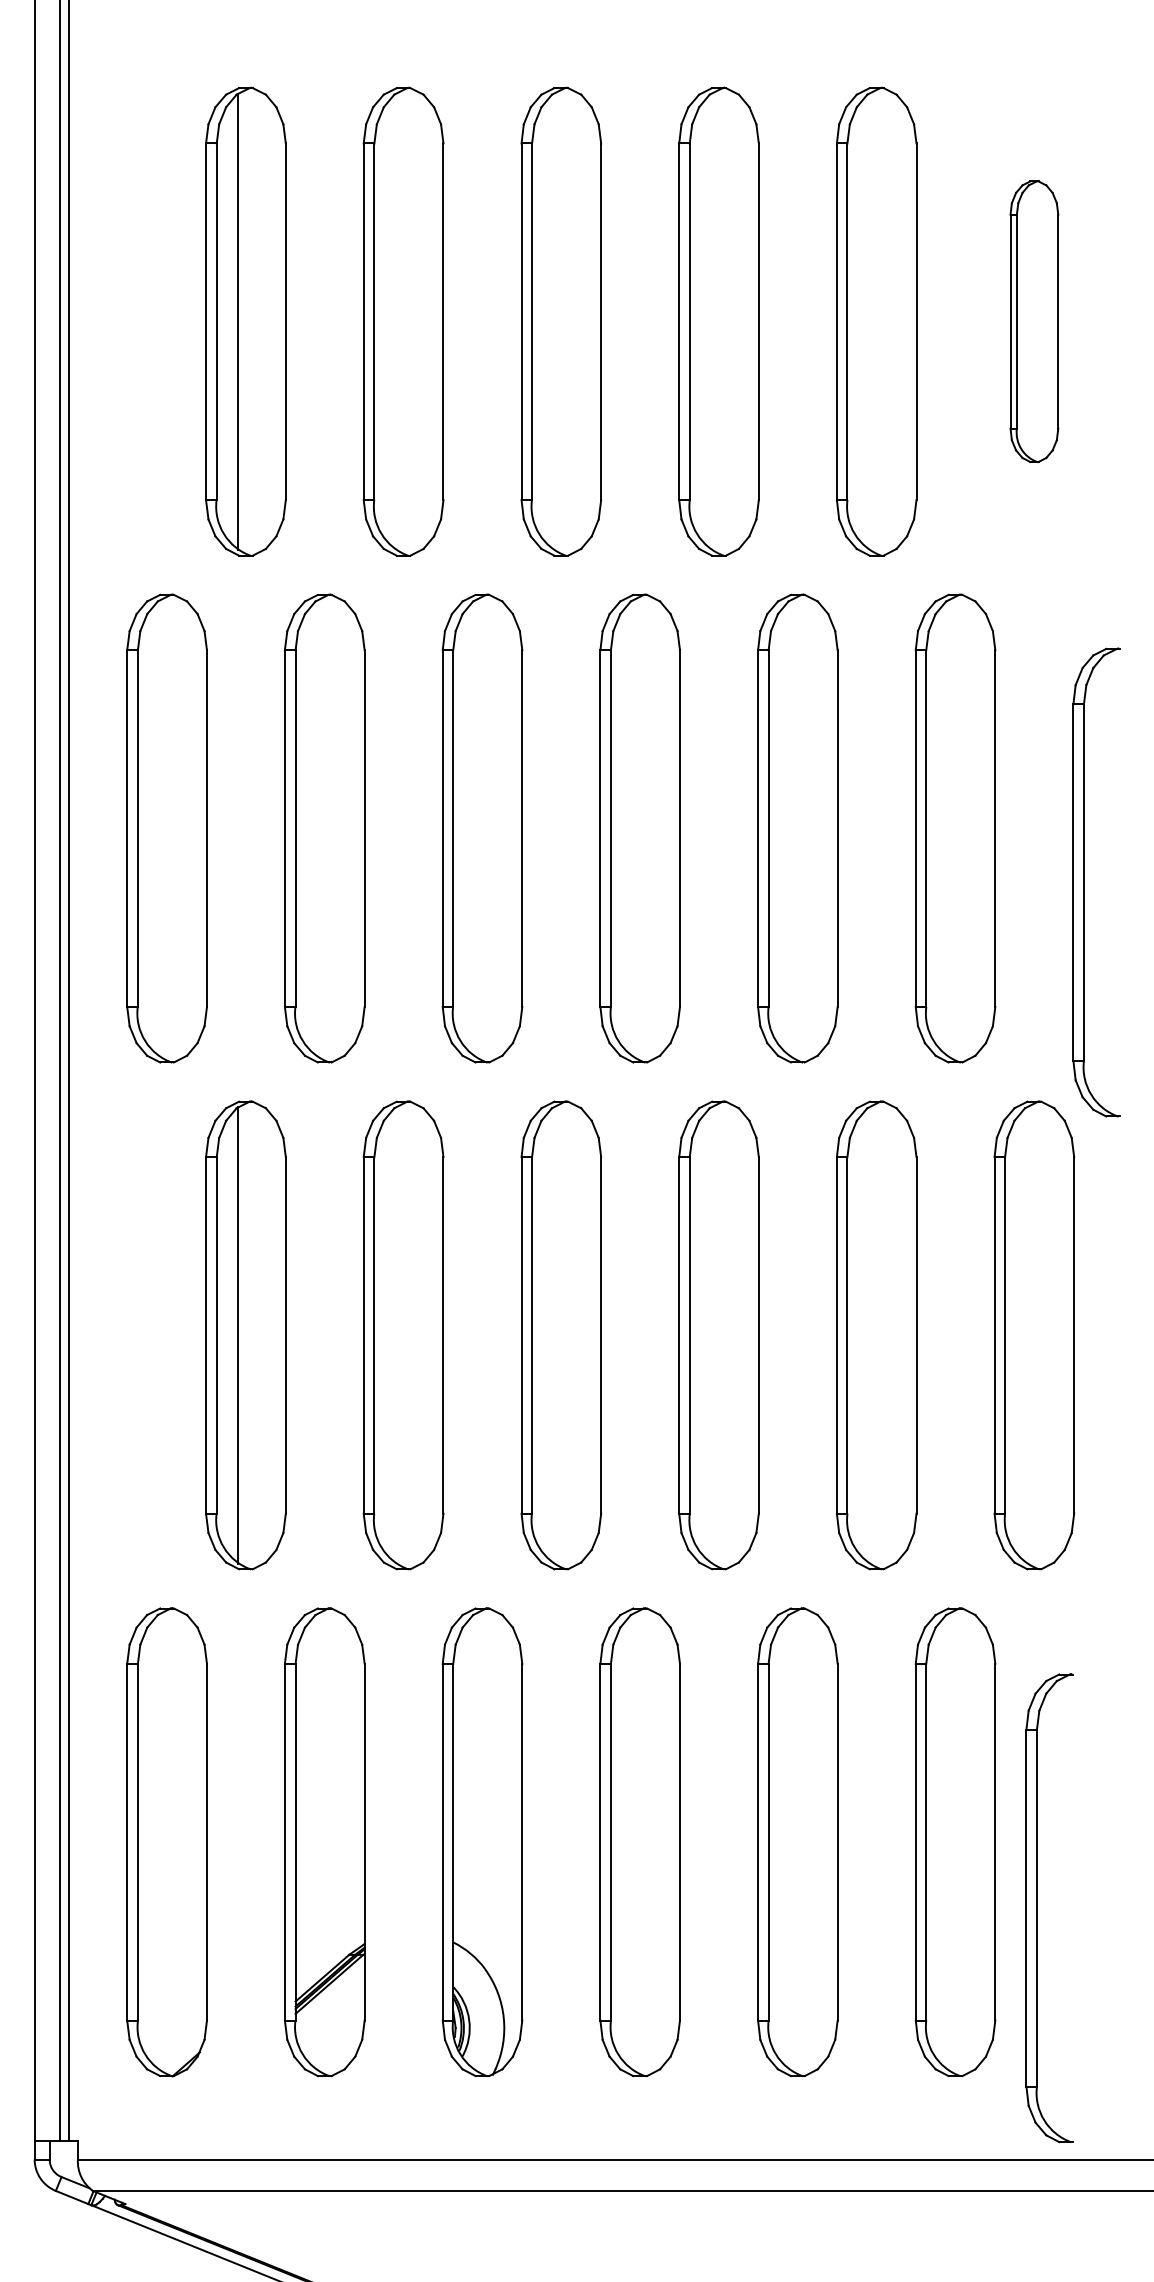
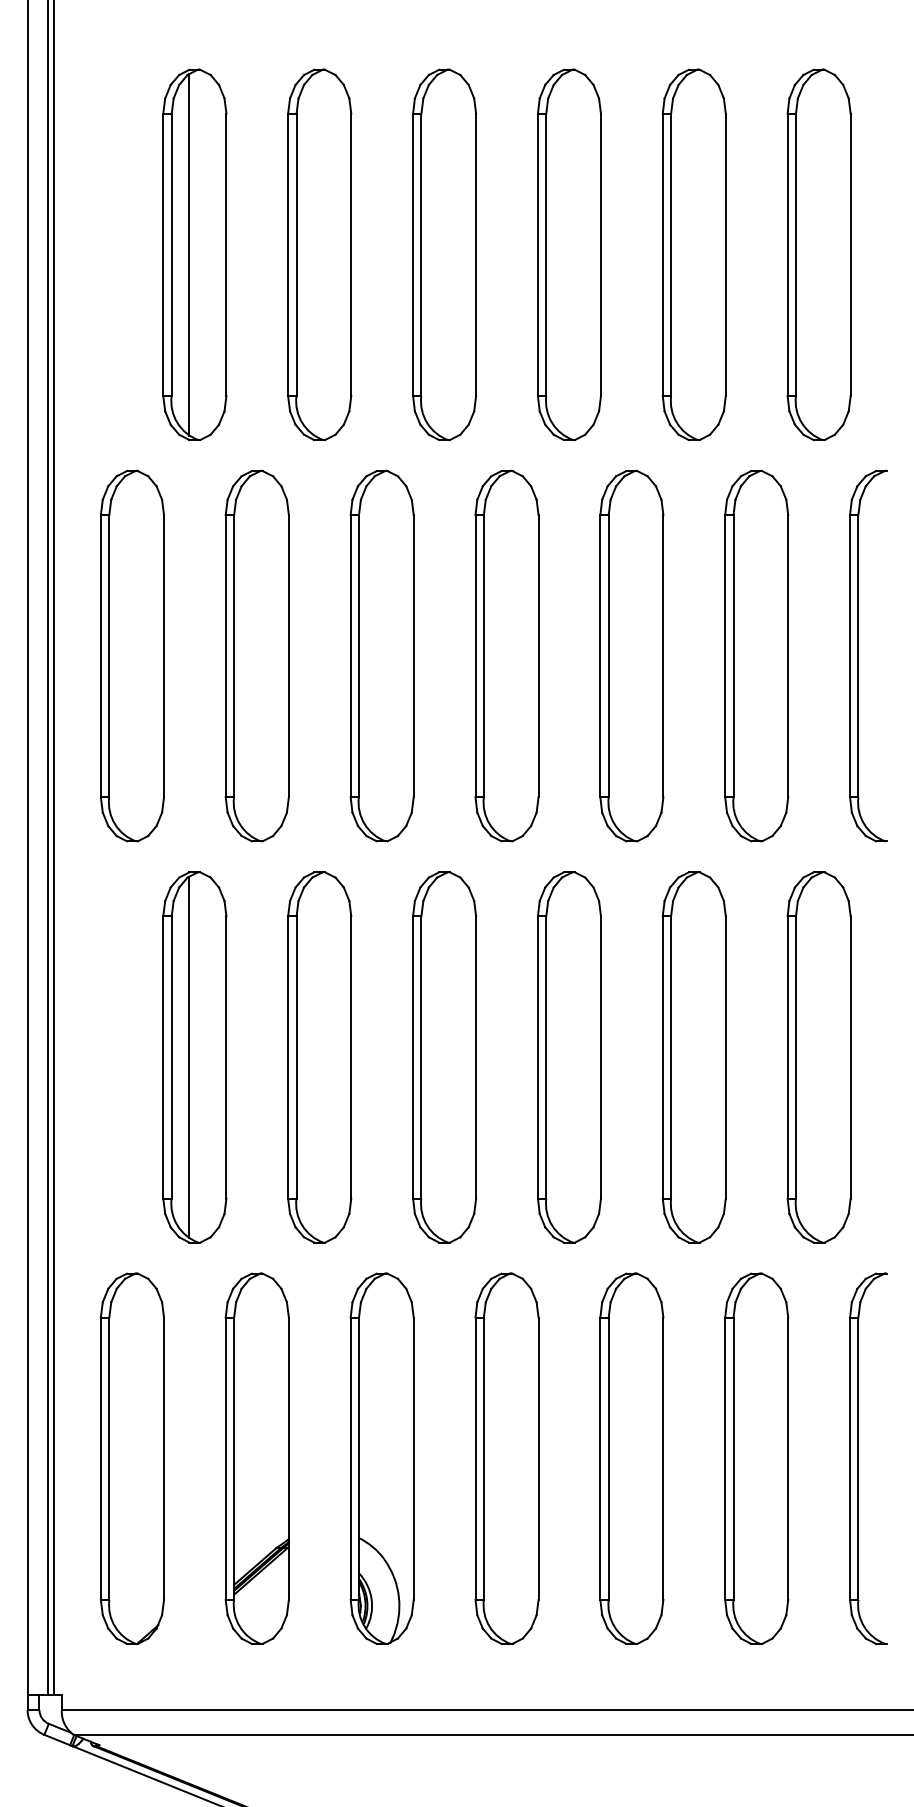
part: (1034, 321) -> (819, 254), size x1.67
part: (1084, 882) -> (858, 656), moved
part: (1037, 1908) -> (858, 1458), moved

